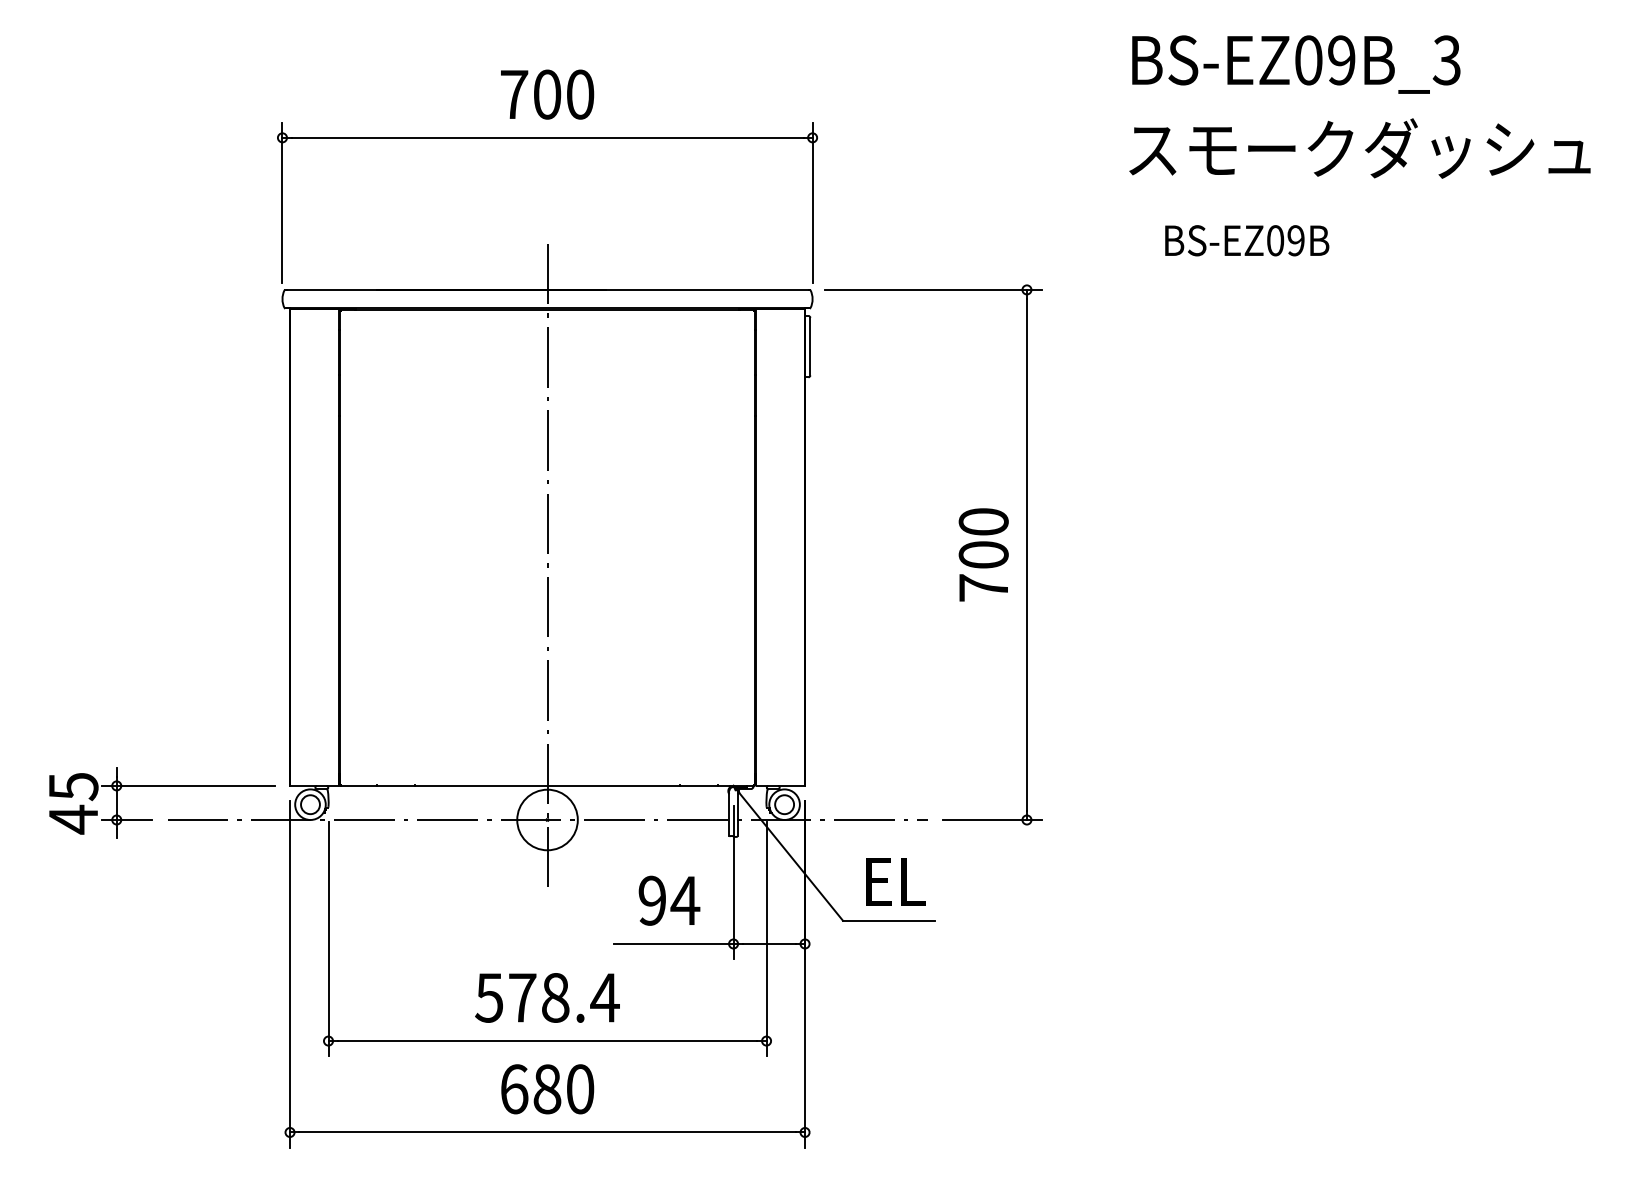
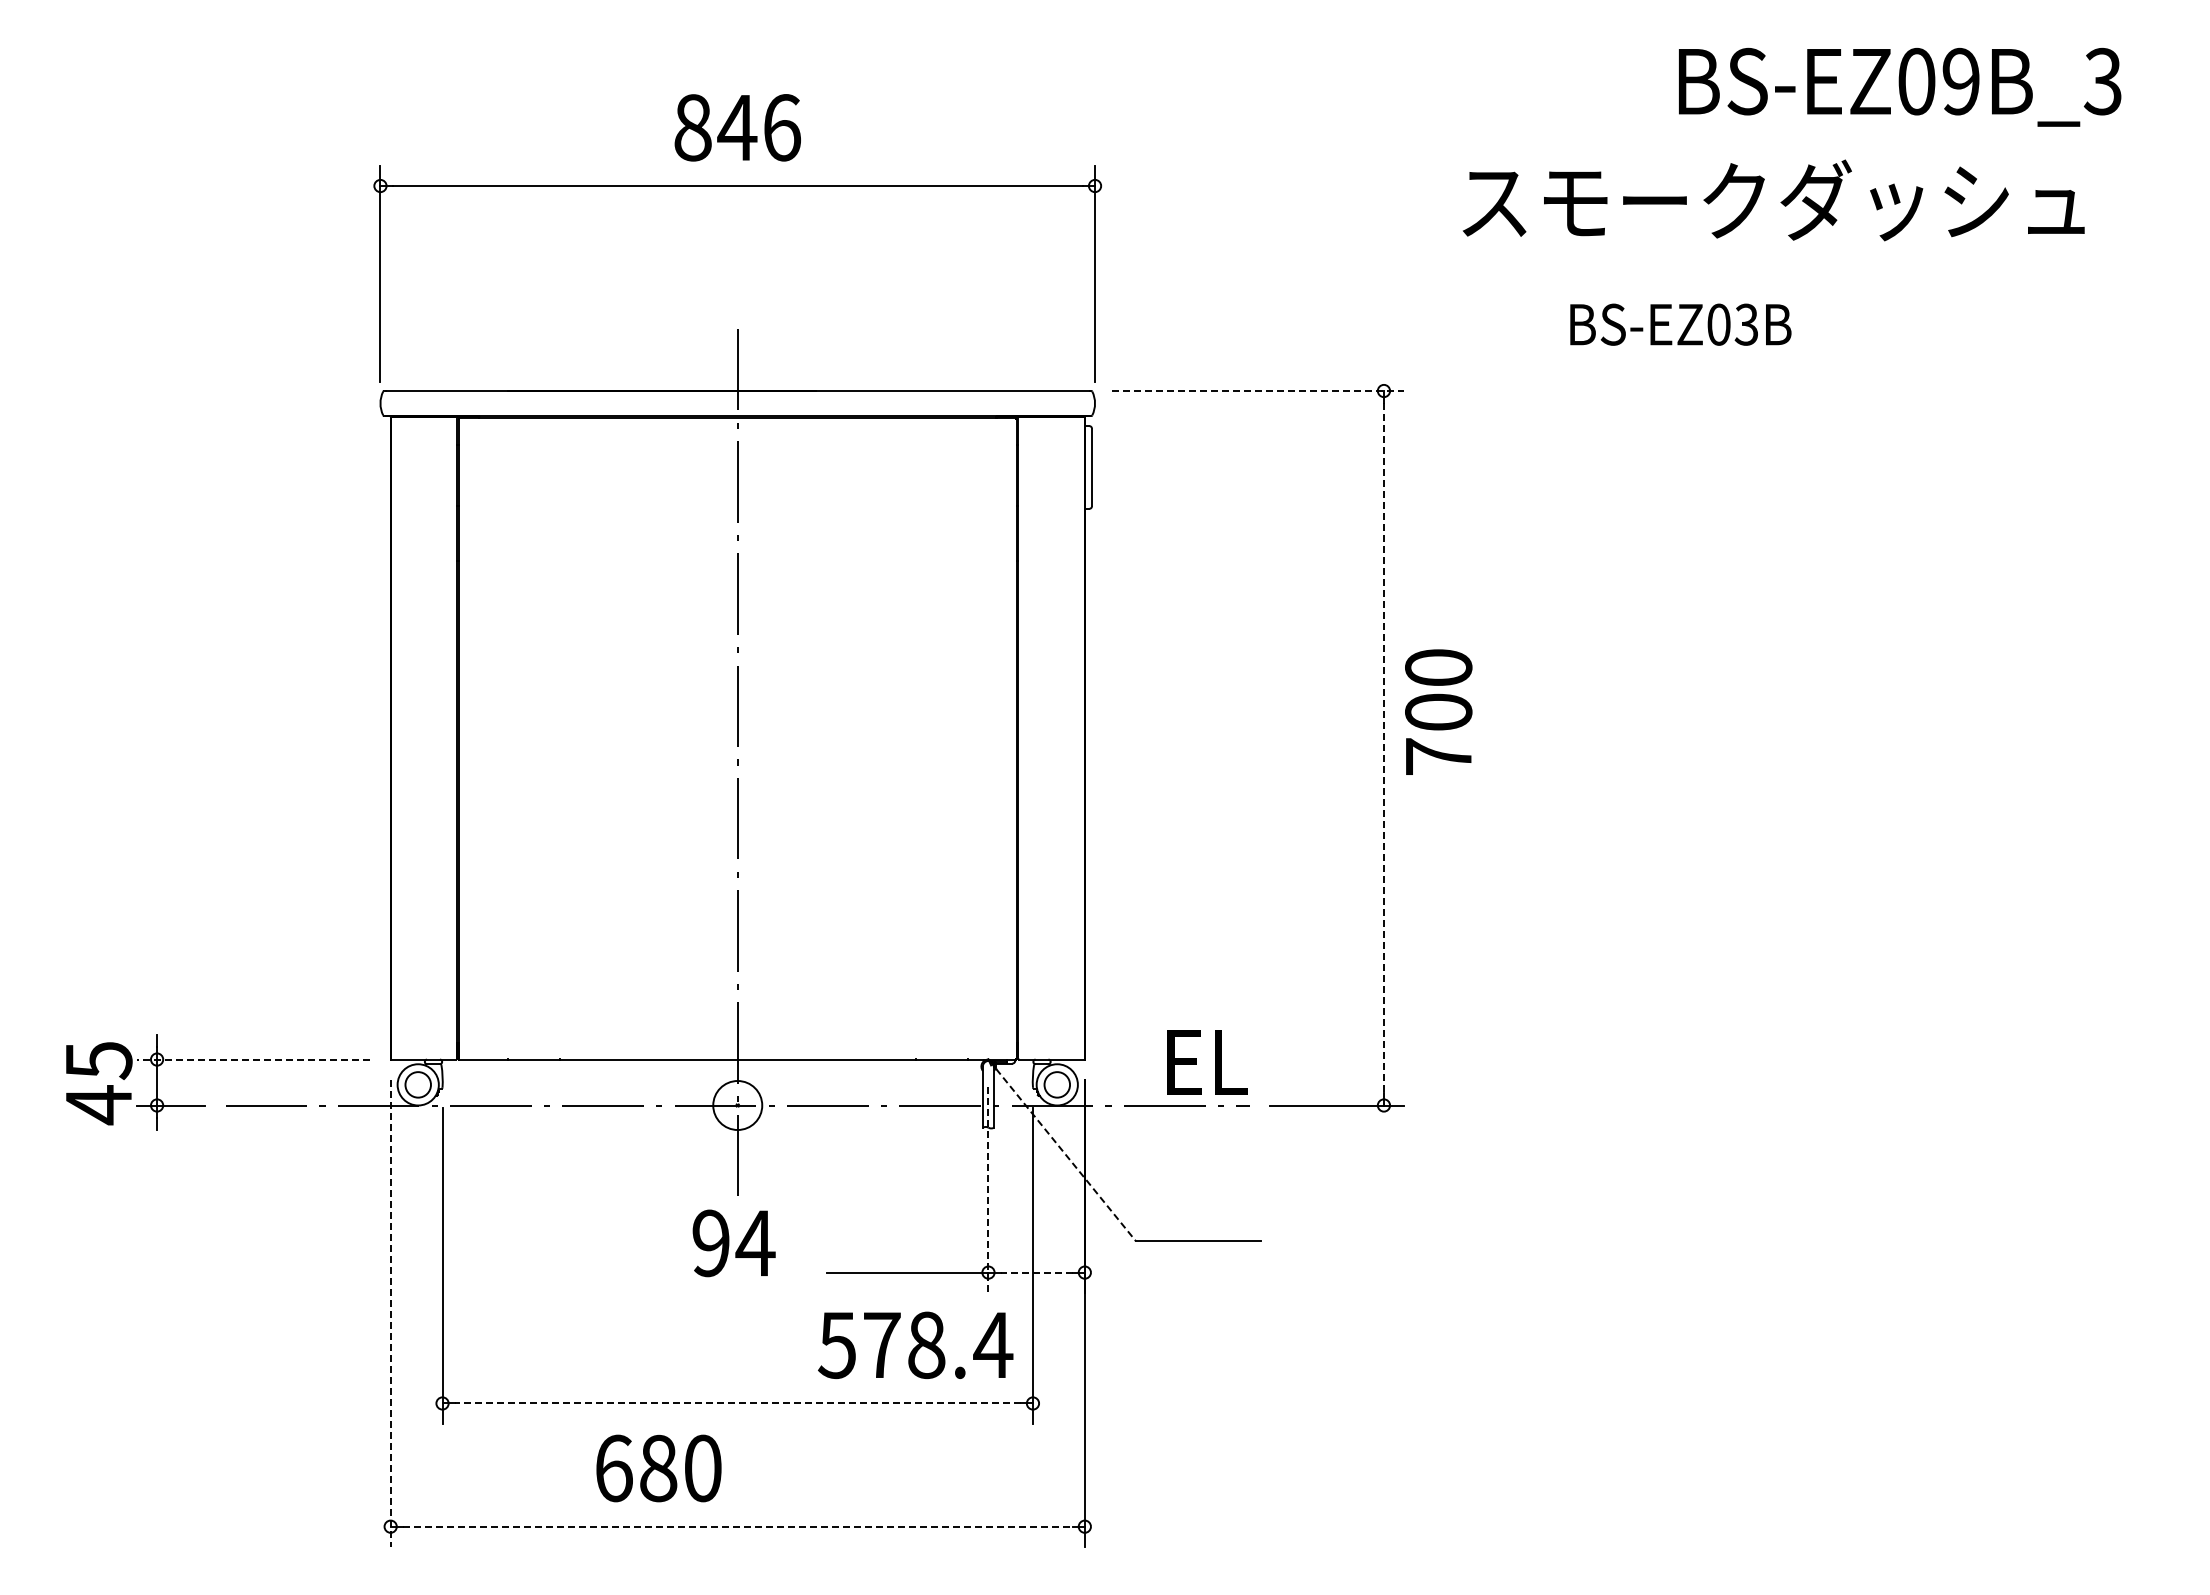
text: (1296, 64) -> (1900, 86), moved
text: (547, 94) -> (737, 127), 700 -> 846
text: (1359, 148) -> (1773, 200), moved
text: (1295, 240) -> (1746, 324), BS-EZ09B -> BS-EZ03B
line: (933, 290) -> (1258, 391), solid -> dashed
text: (983, 554) -> (1438, 711), moved
line: (1026, 555) -> (1383, 748), solid -> dashed
line: (188, 785) -> (253, 1059), solid -> dashed
circle: (547, 820) -> (737, 1105), size x0.6
line: (791, 857) -> (1066, 1155), solid -> dashed
text: (896, 881) -> (1207, 1062), moved
line: (733, 883) -> (988, 1190), solid -> dashed
text: (669, 900) -> (733, 1243), moved
line: (769, 943) -> (1036, 1272), solid -> dashed
line: (289, 974) -> (390, 1313), solid -> dashed
text: (547, 997) -> (915, 1344), moved
line: (547, 1041) -> (737, 1403), solid -> dashed
text: (547, 1089) -> (658, 1468), moved
line: (547, 1132) -> (737, 1526), solid -> dashed

